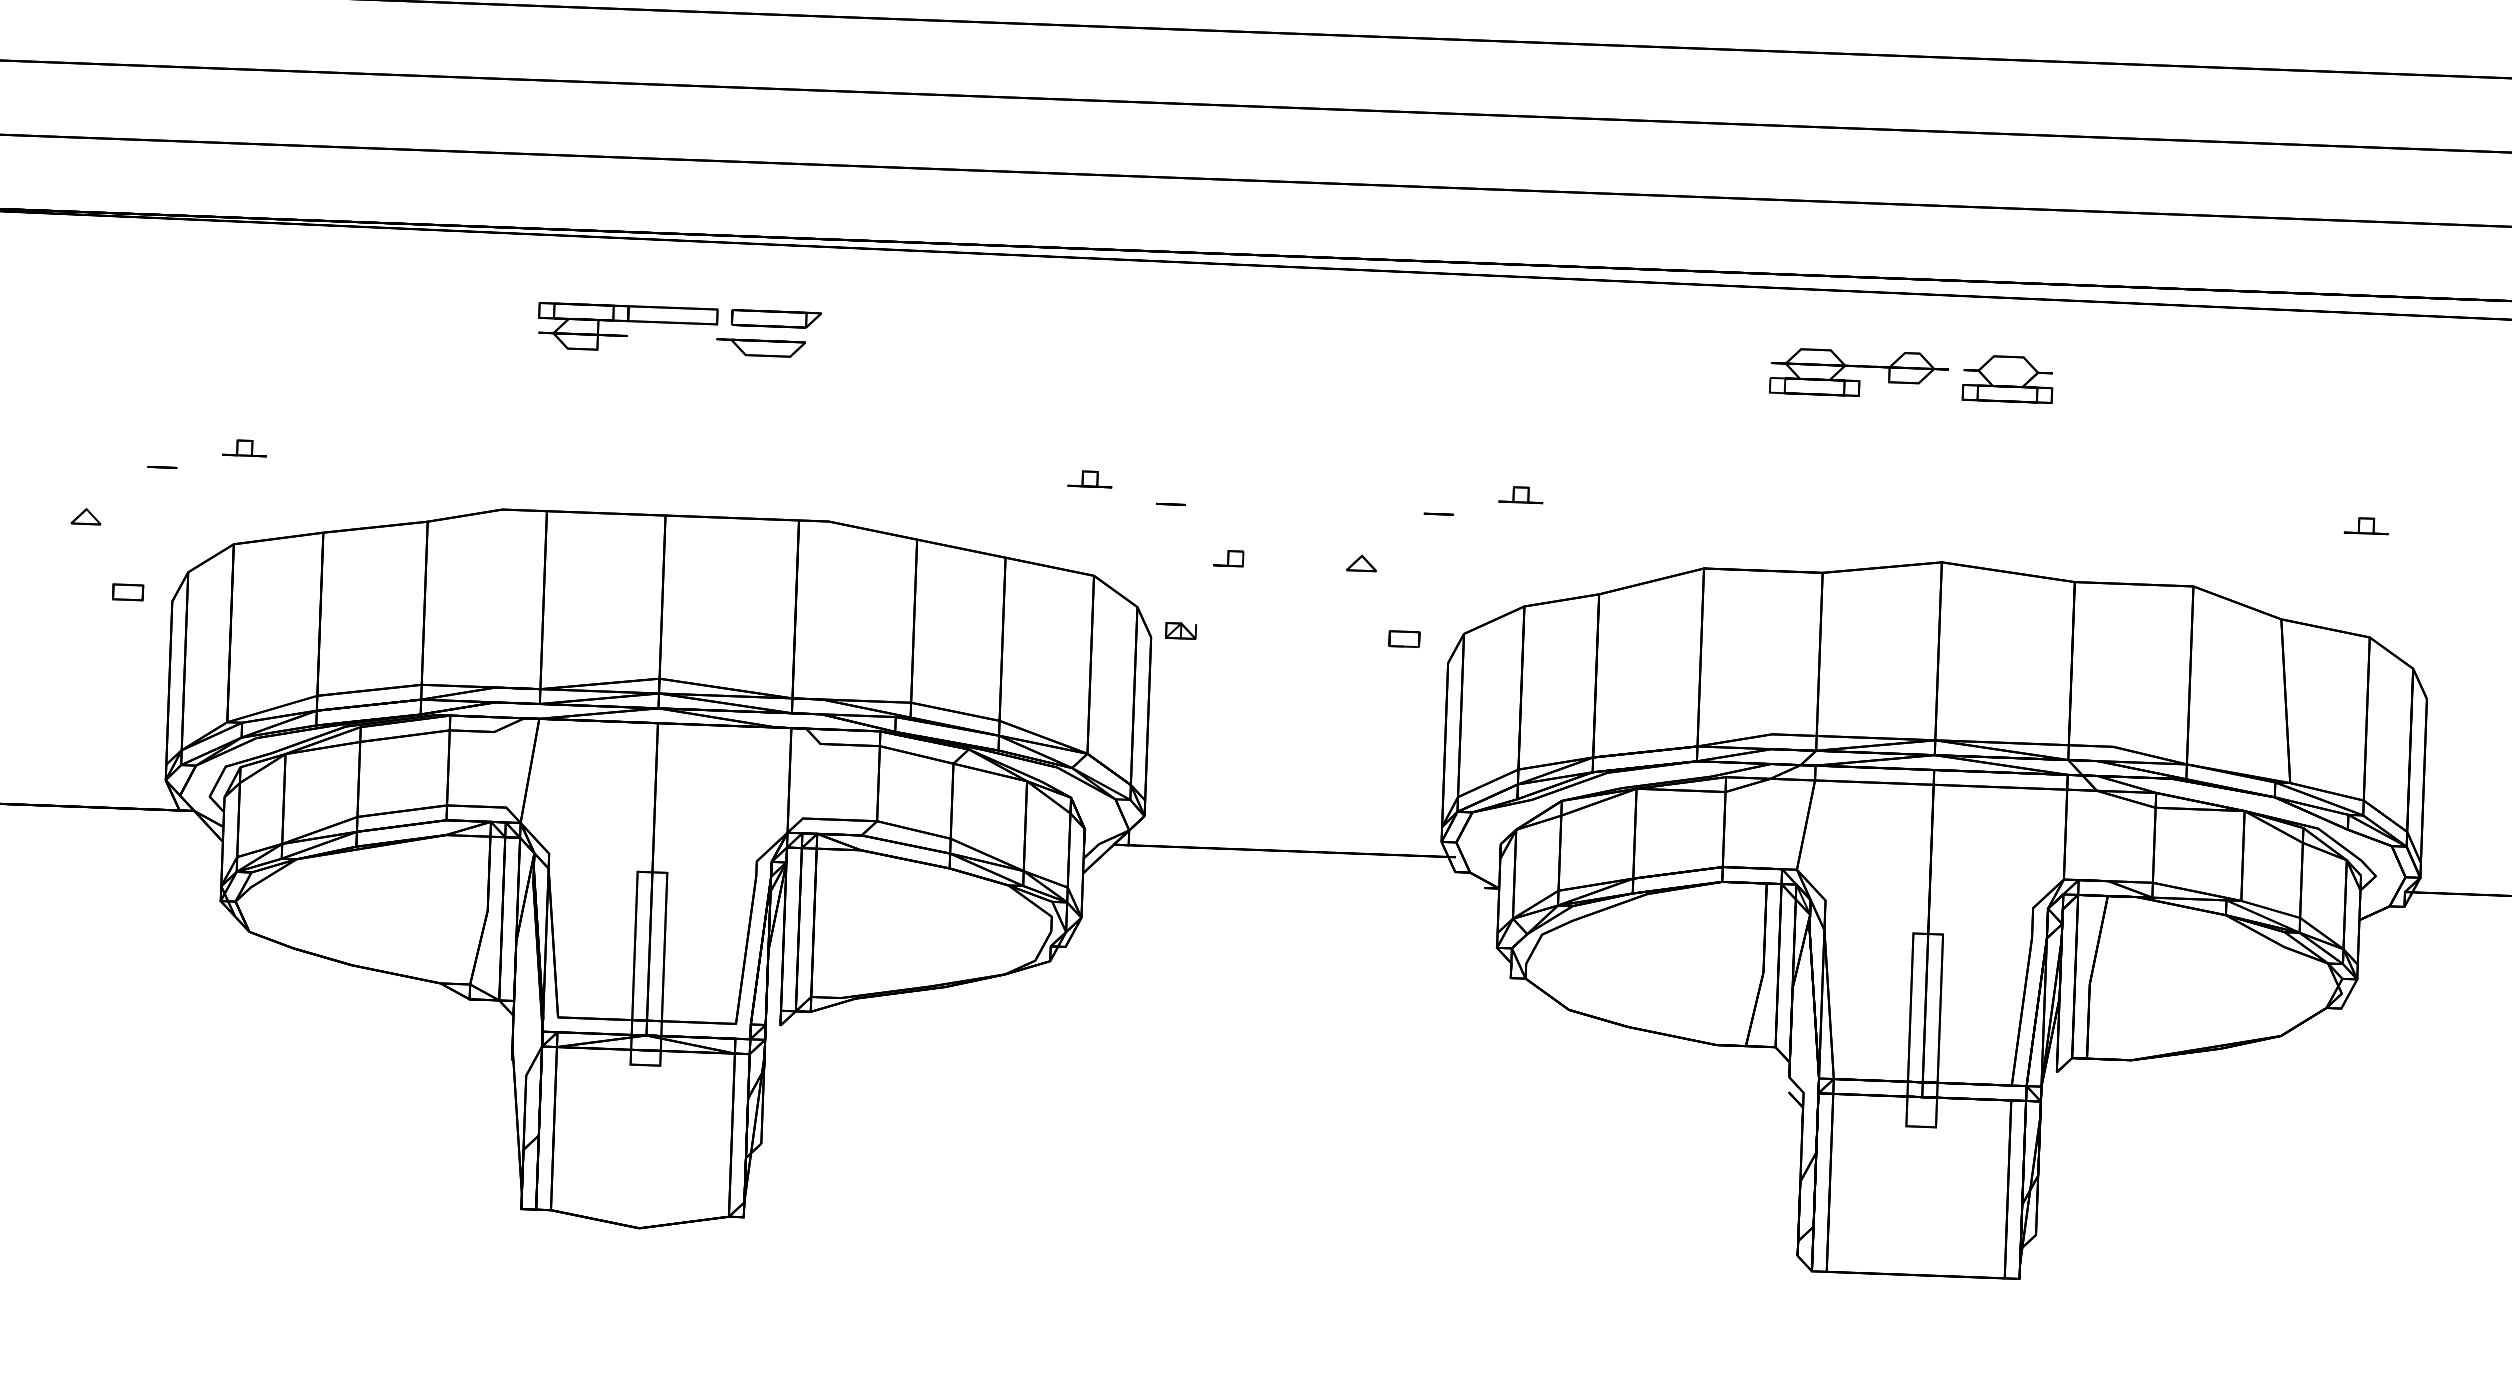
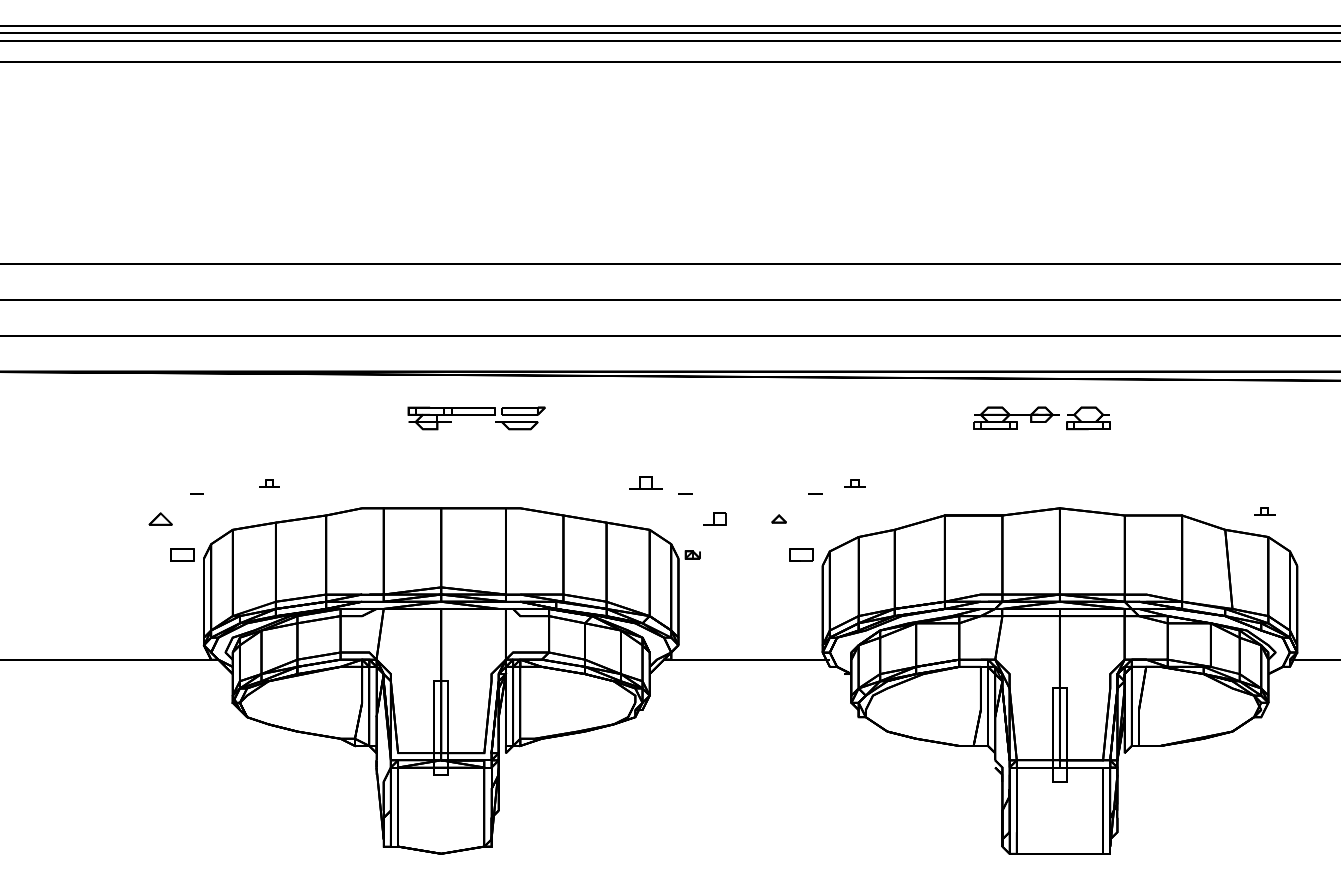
part: (679, 330) -> (476, 418), moved
part: (245, 448) -> (269, 483), moved
part: (1088, 479) -> (645, 483), size x1.6
part: (85, 515) -> (160, 518), size x1.6
part: (2365, 526) -> (1264, 511), moved
part: (1228, 557) -> (714, 518), size x1.6
part: (128, 591) -> (182, 554), size x1.6
part: (1403, 638) -> (800, 554), size x1.6

